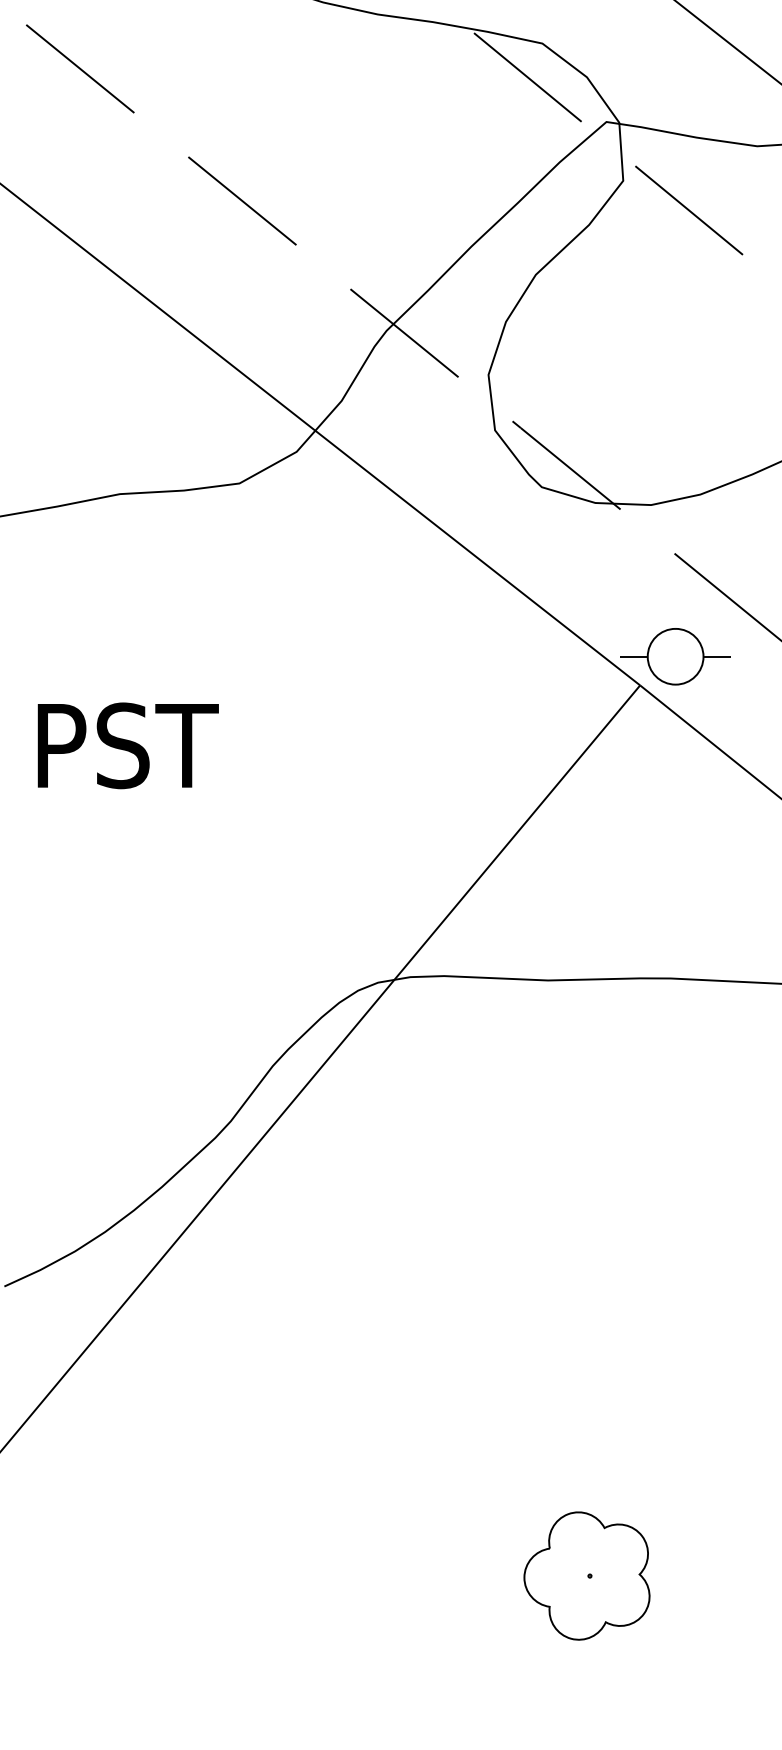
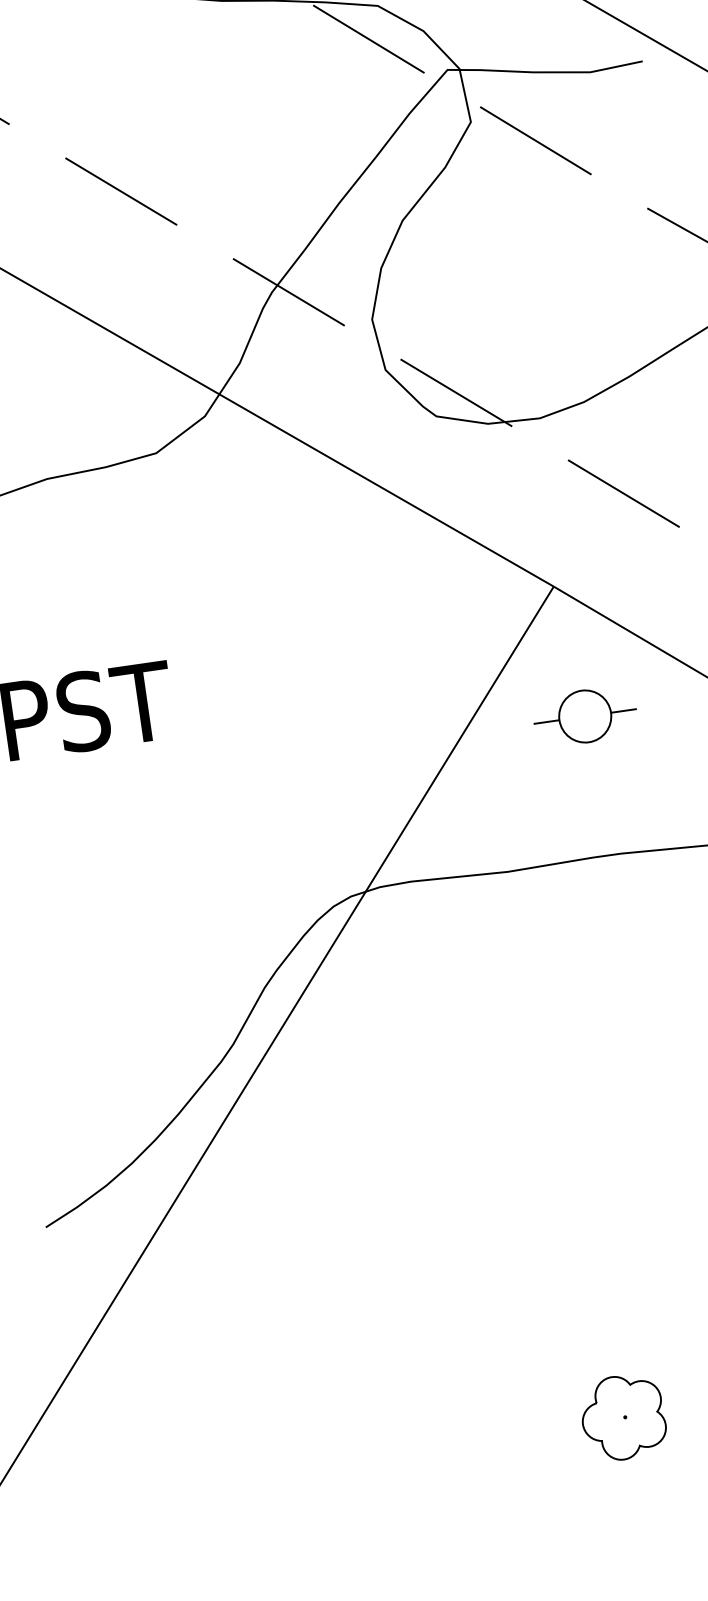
part: (675, 656) -> (585, 716), moved
part: (586, 1575) -> (622, 1417), size x0.7

